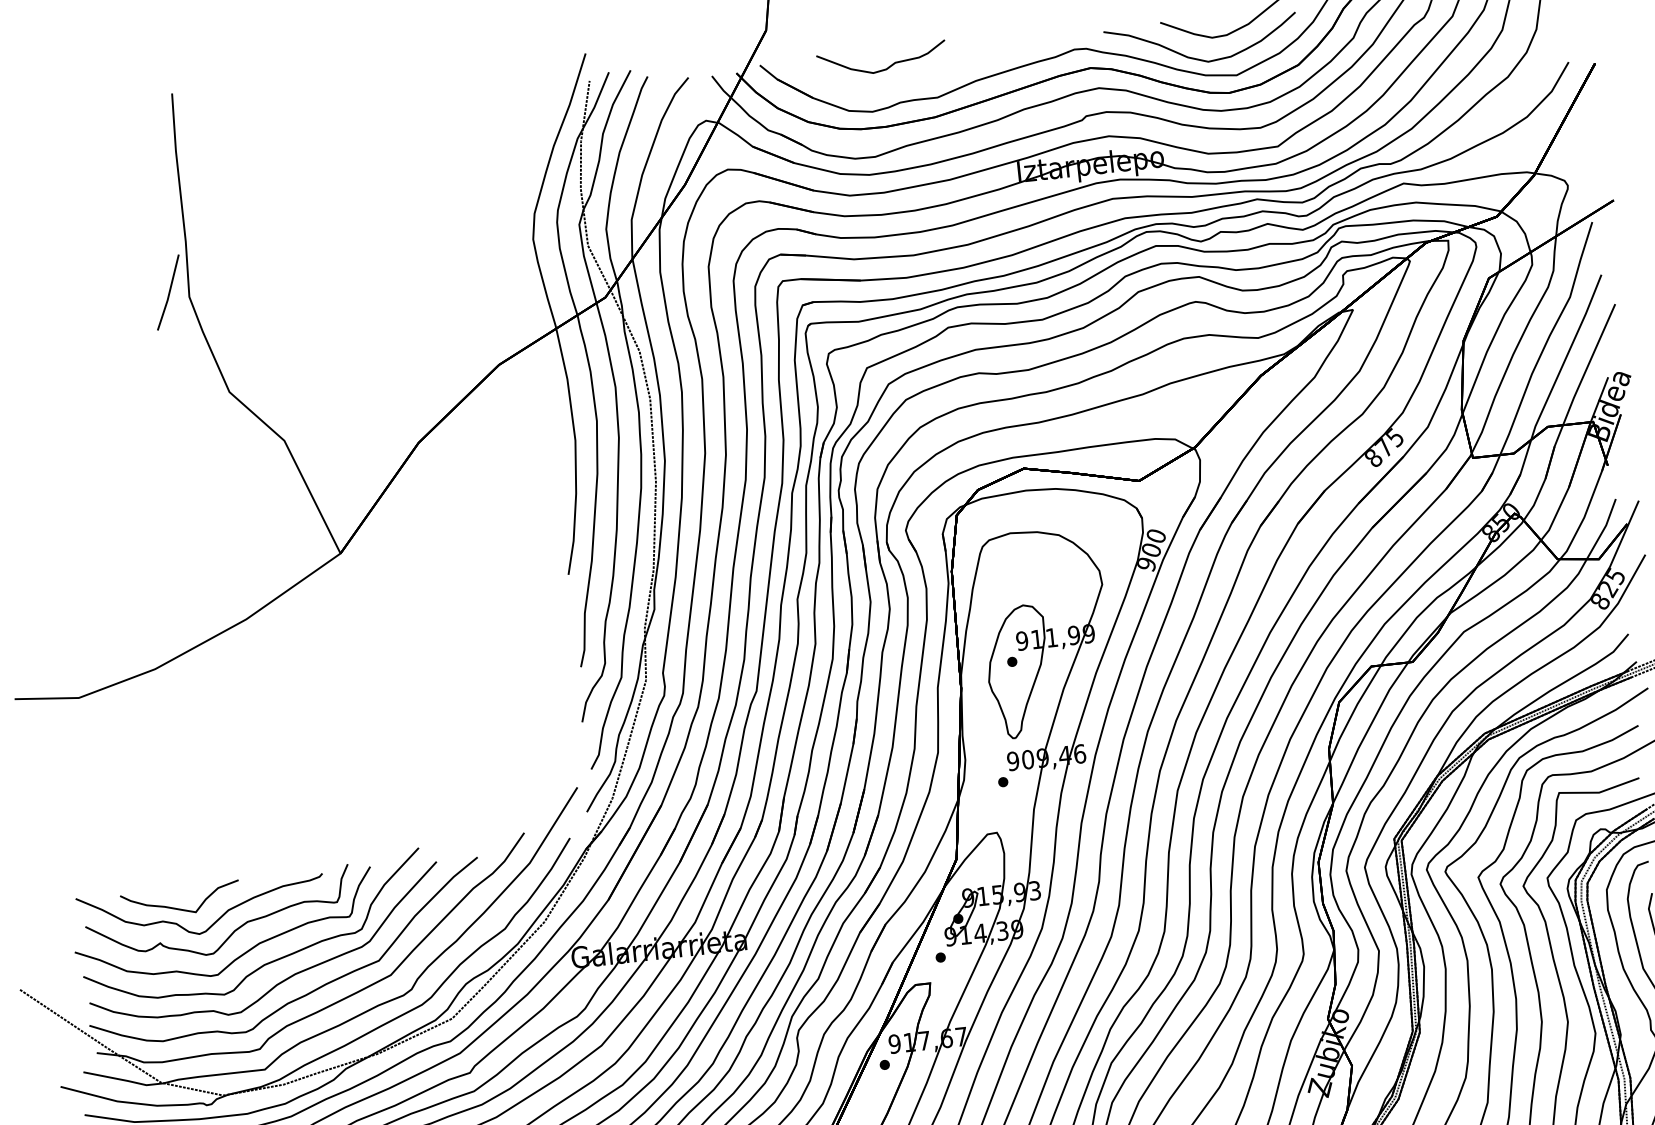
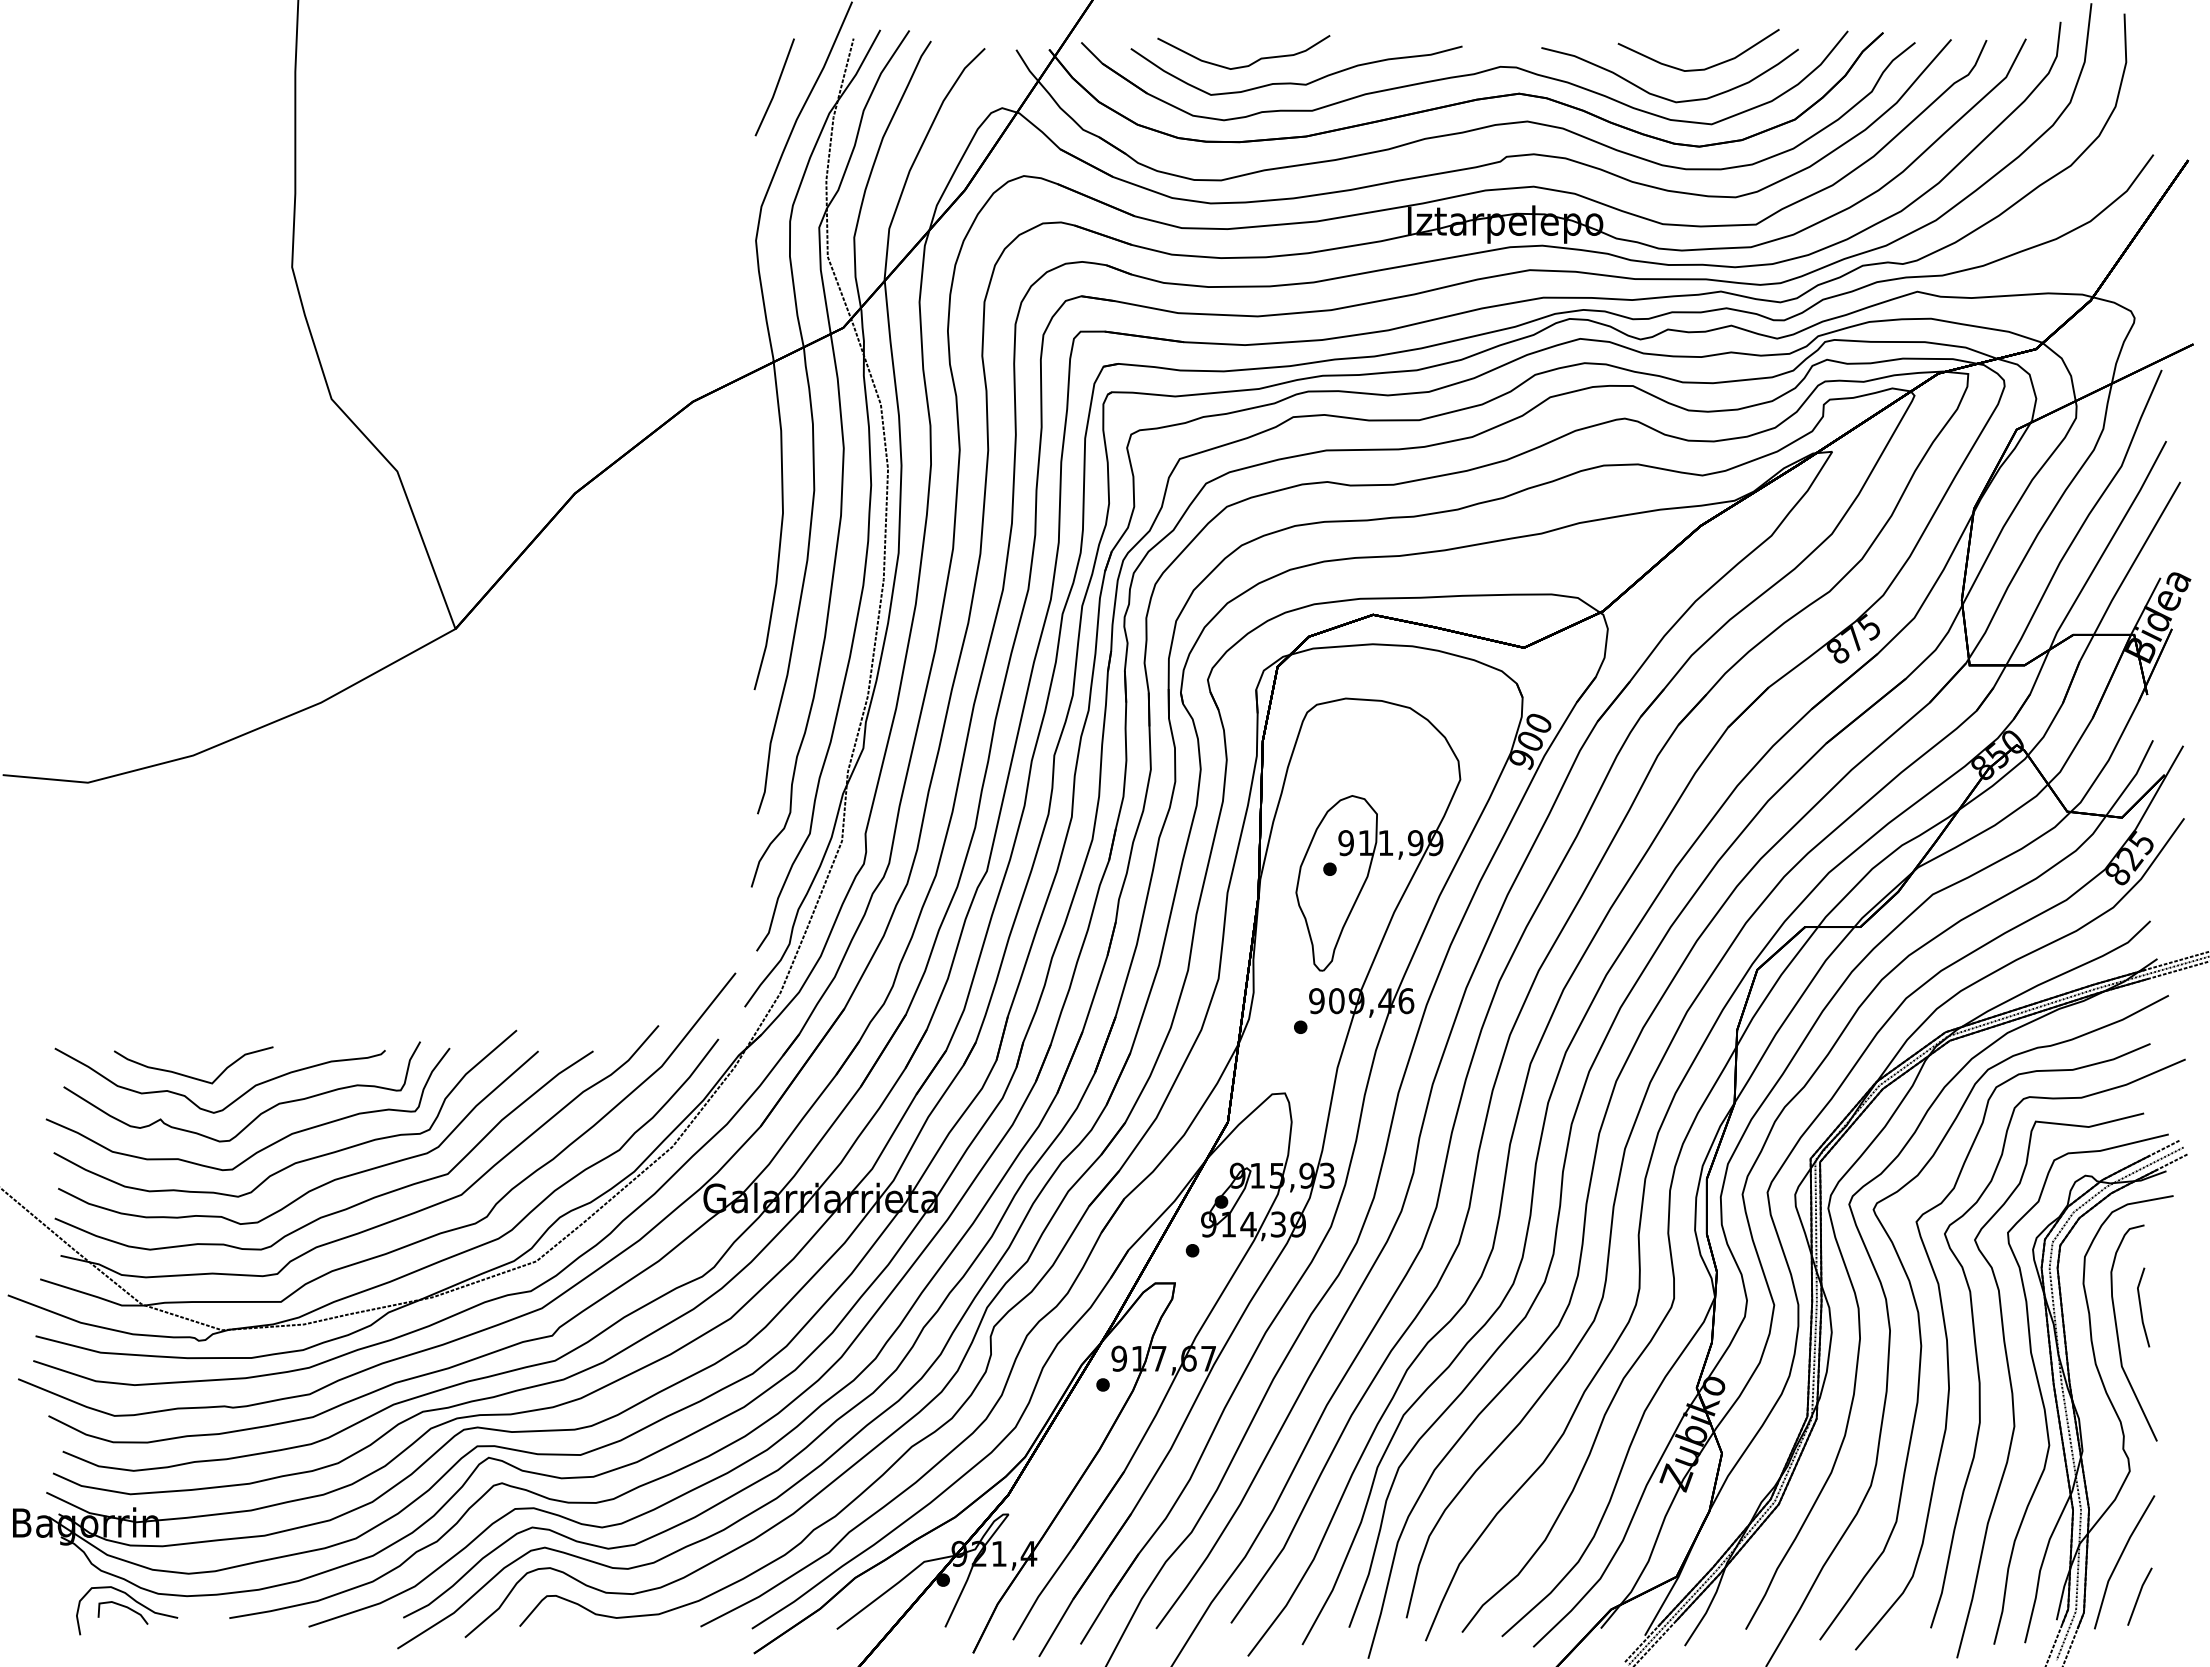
curve: (922, 77) -> (1294, 82), added
part: (168, 292) -> (774, 87), moved

